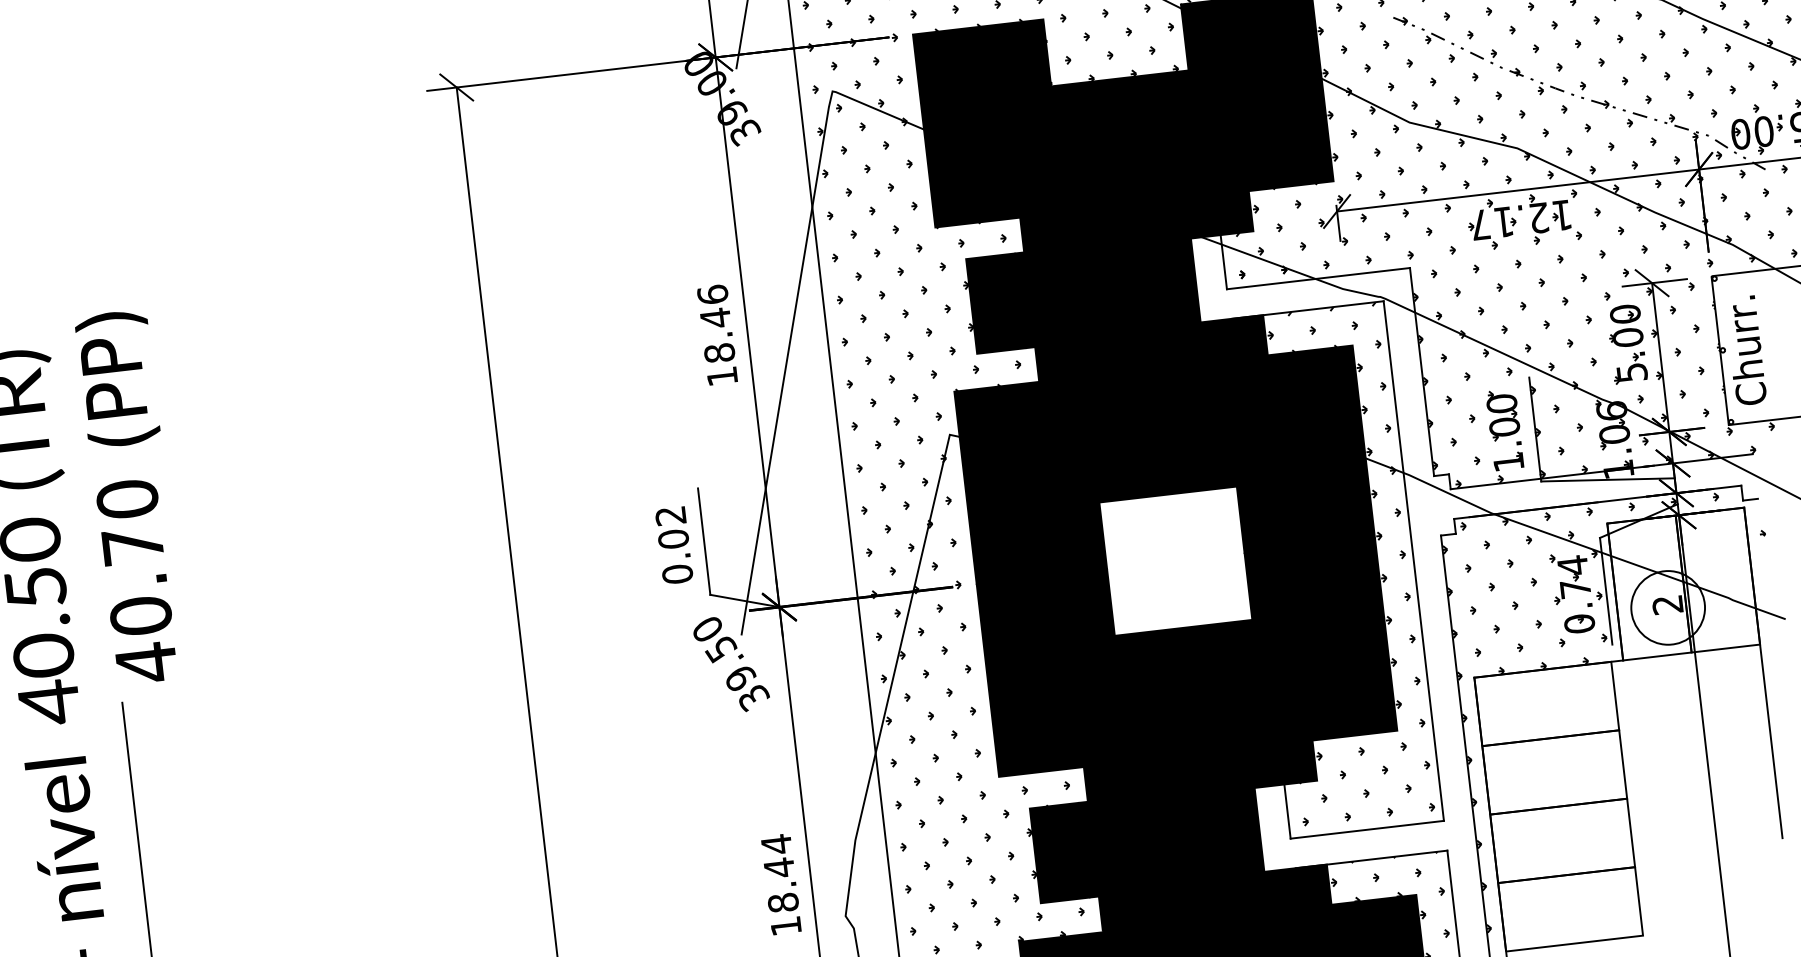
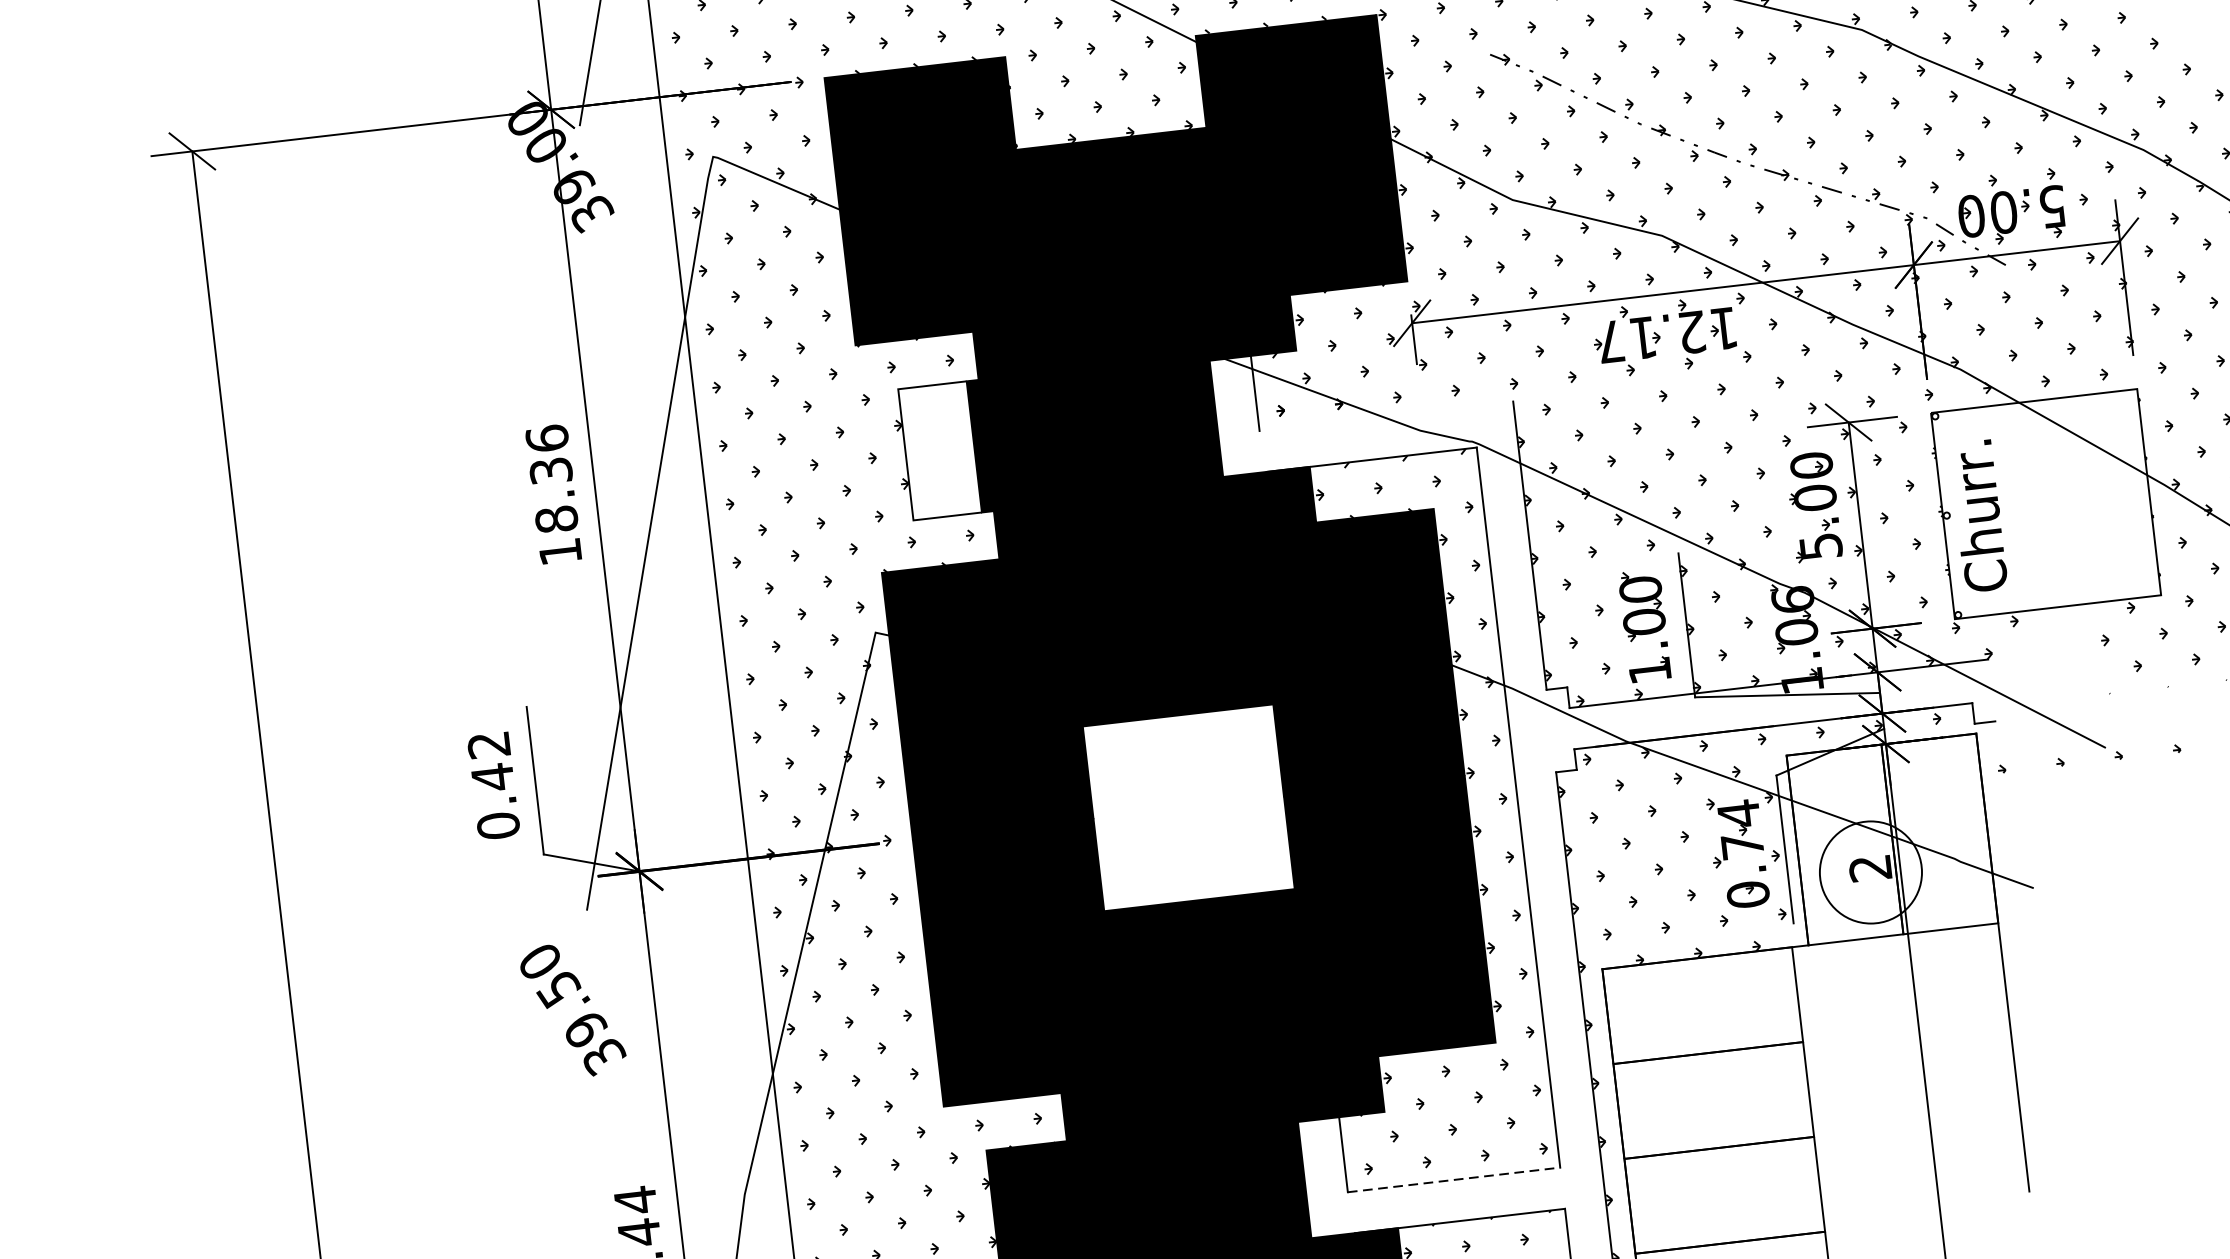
line: (1317, 278) -> (1385, 416), removed
fill: (996, 303) -> (940, 450), removed
text: (715, 317) -> (550, 470), 18.46 -> 18.36
text: (673, 538) -> (492, 776), 0.02 -> 0.42
text: (731, 664) -> (573, 1010), moved
line: (1367, 829) -> (1454, 1179), solid -> dashed

